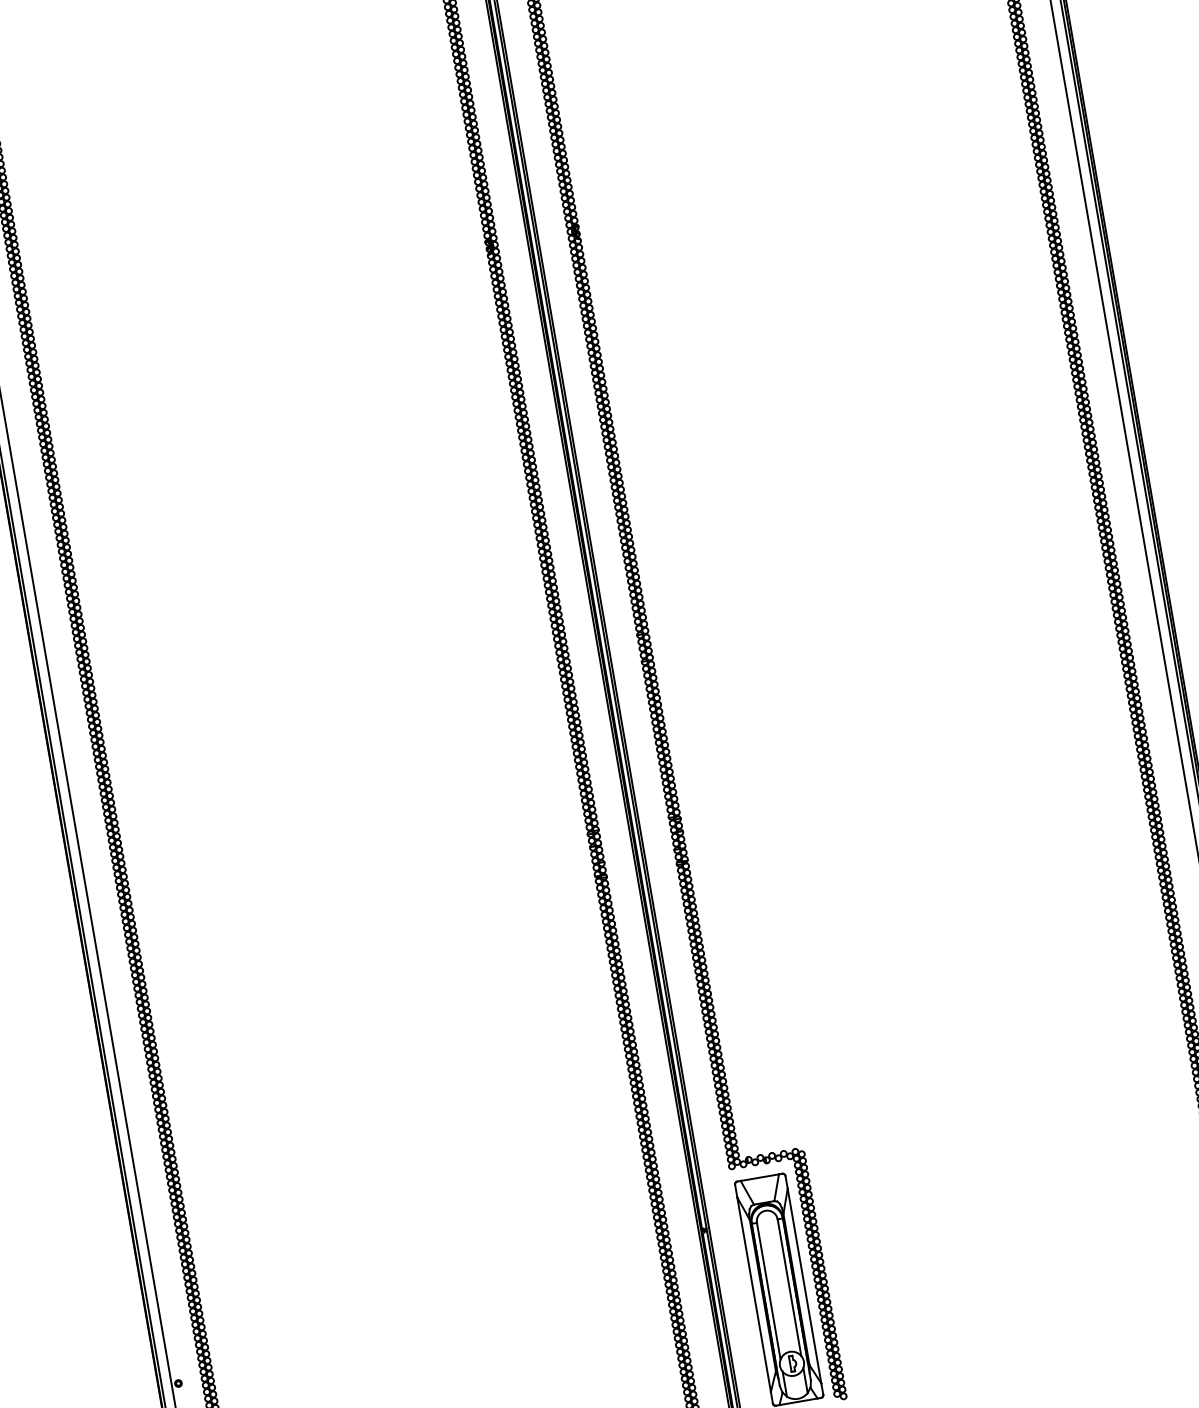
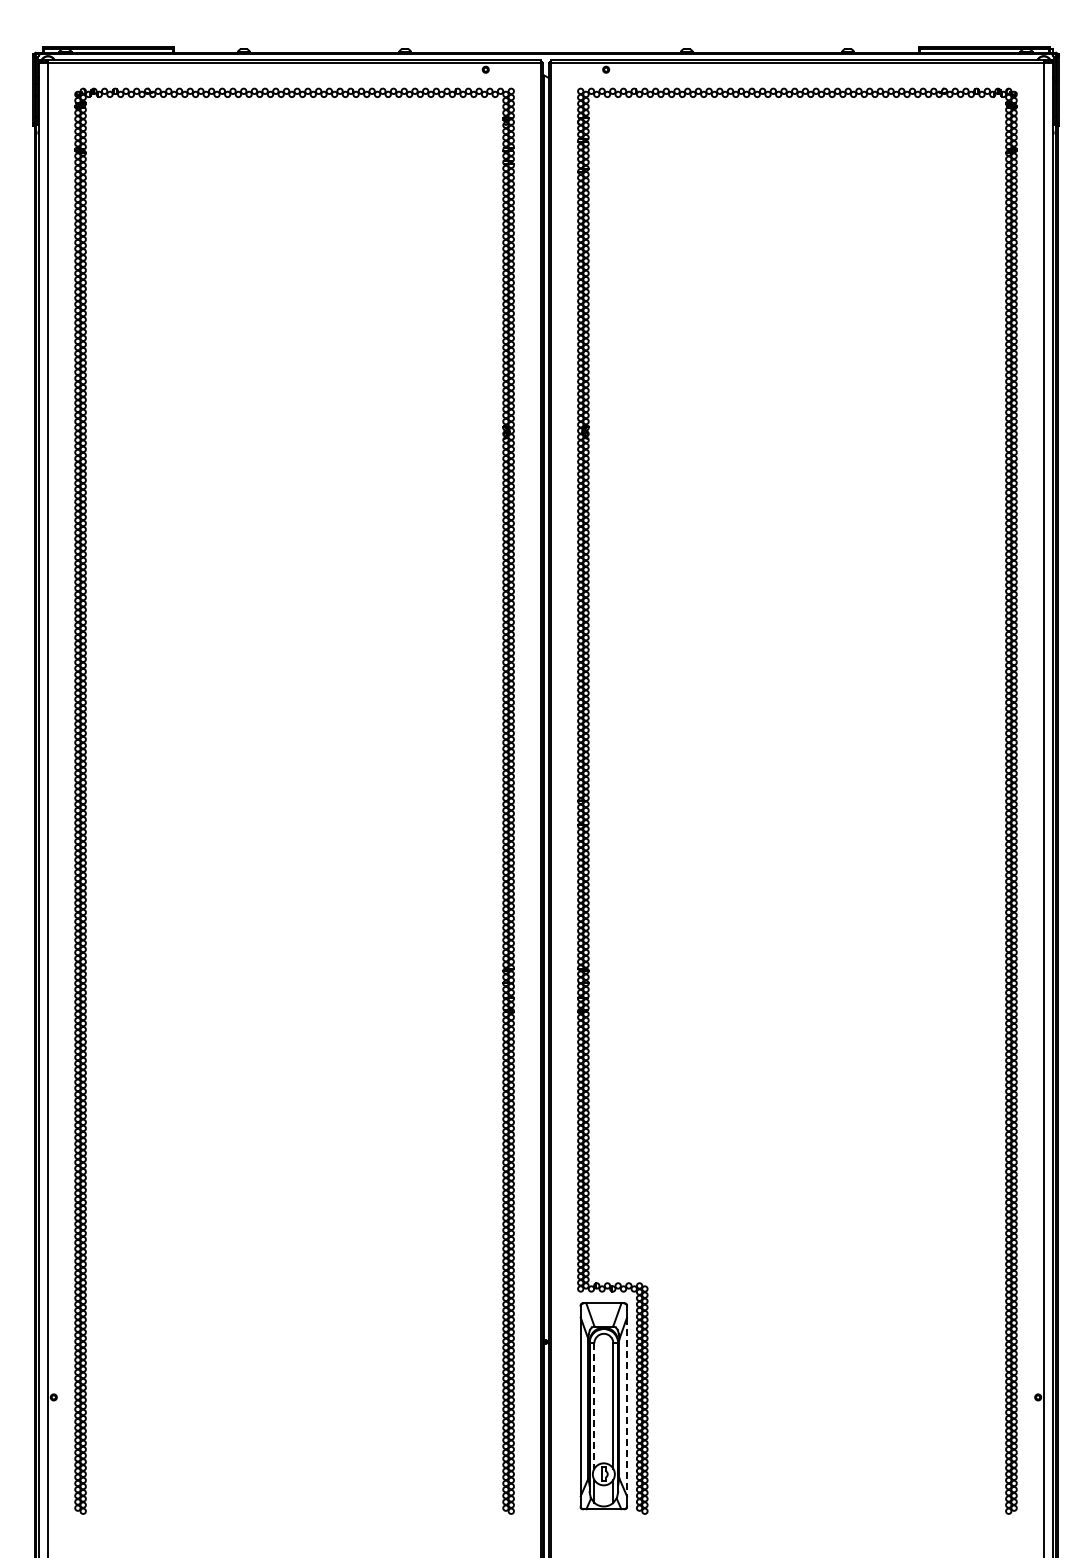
line: (805, 1286) -> (627, 1407), solid -> dashed
line: (769, 1291) -> (594, 1406), solid -> dashed

